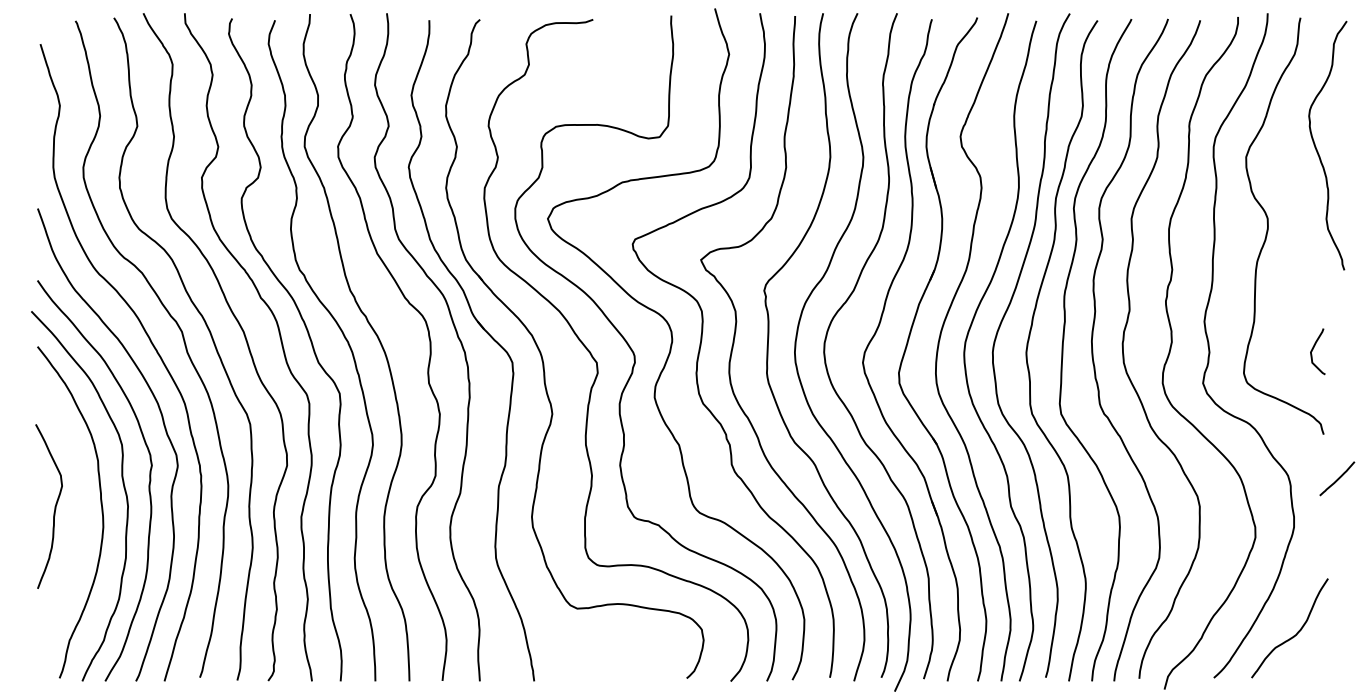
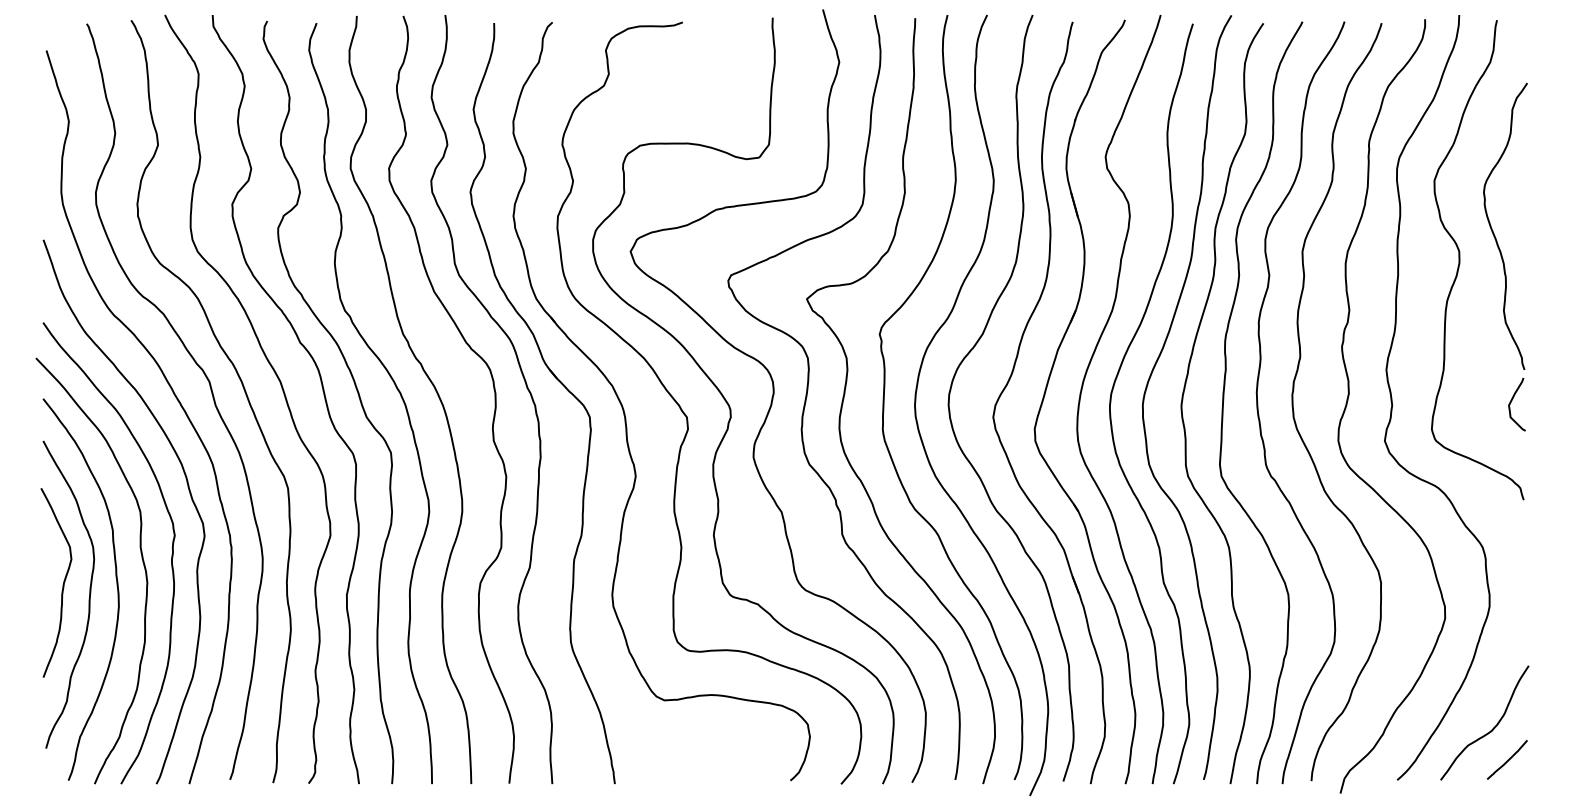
curve: (1317, 149) -> (1493, 230), moved
line: (1337, 478) -> (1507, 759), moved
curve: (76, 520) -> (88, 598), added

